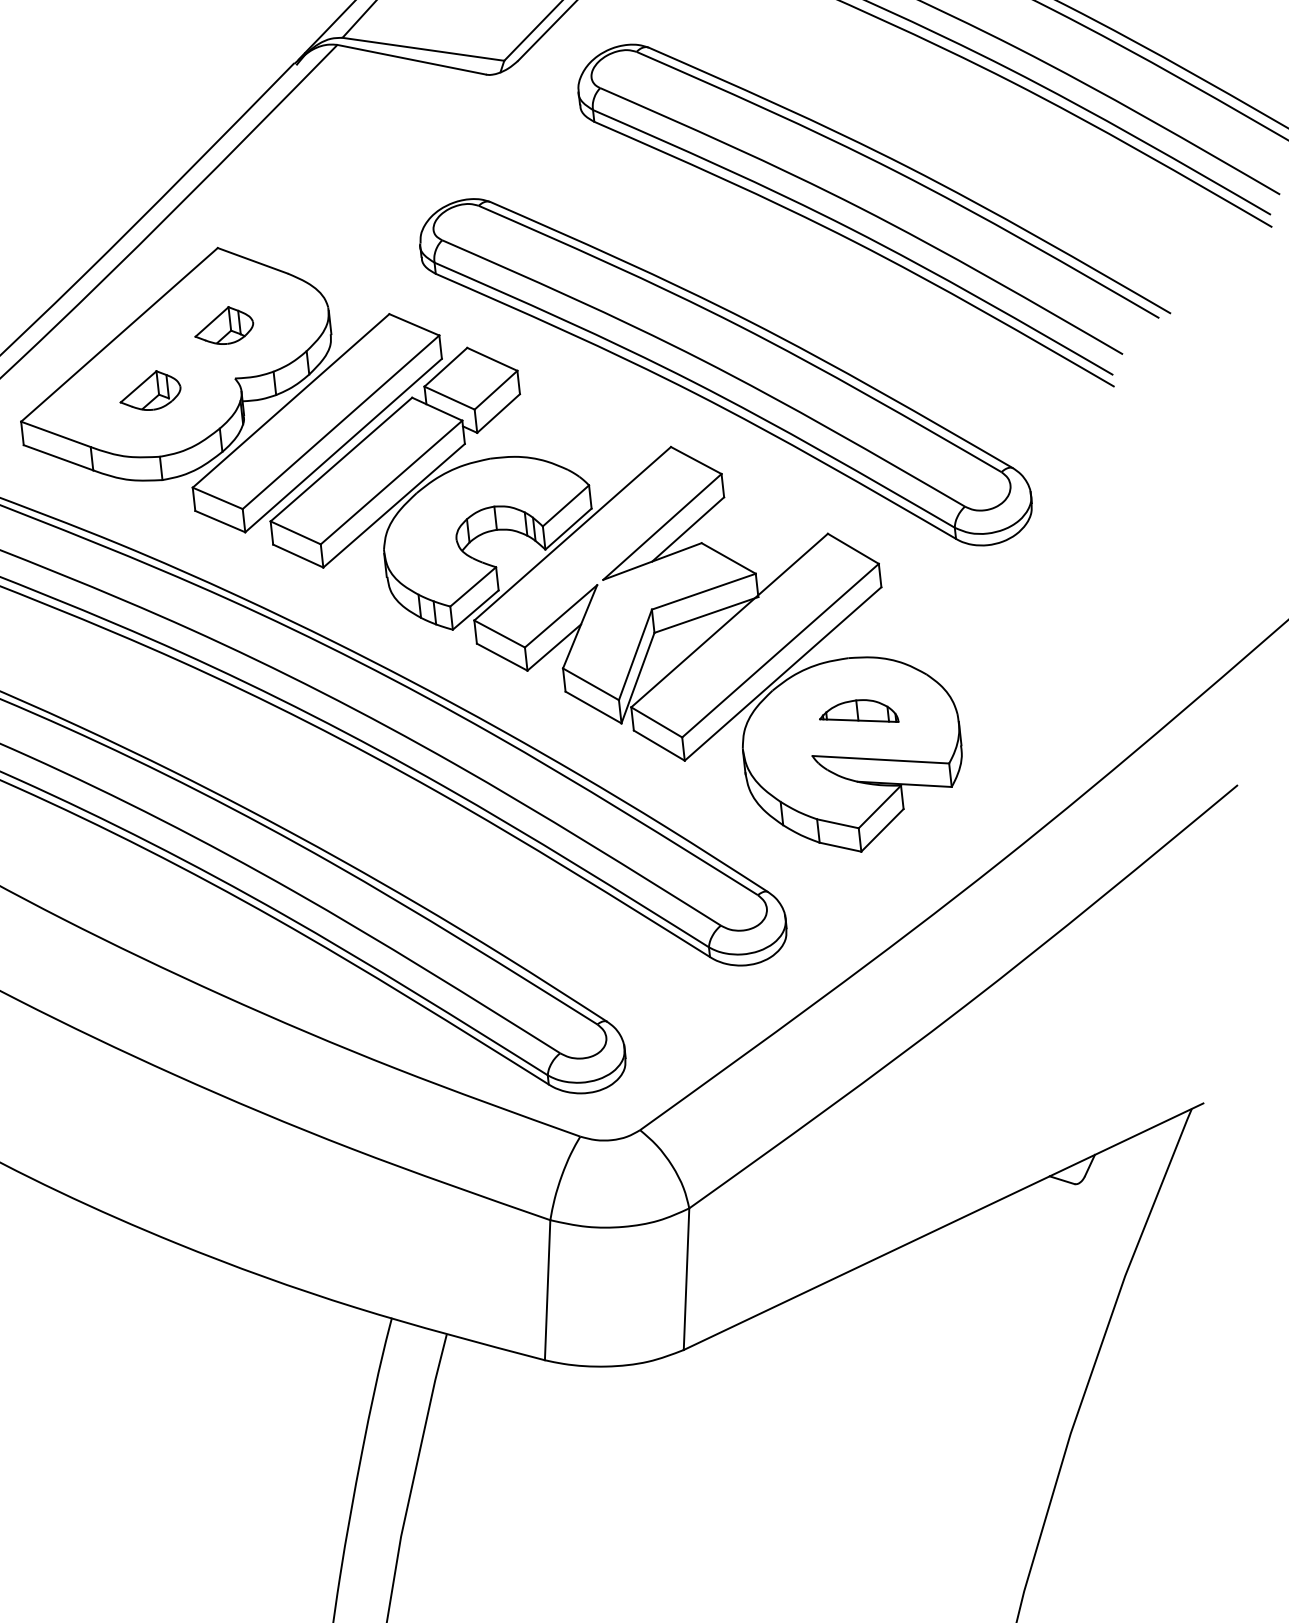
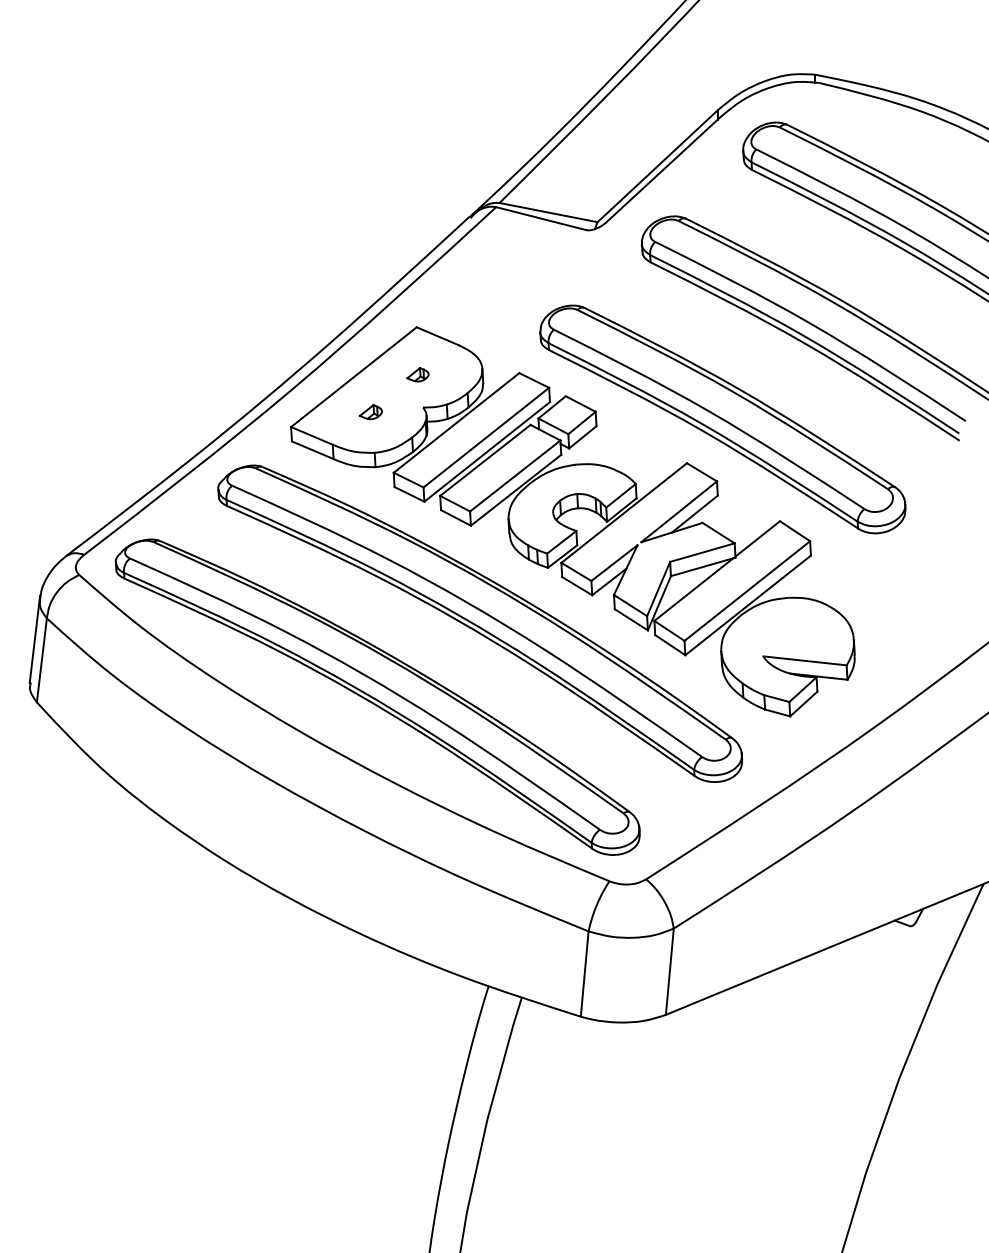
part: (223, 325) -> (417, 374), size x0.6
part: (149, 389) -> (370, 411), size x0.6
part: (857, 711) -> (792, 630), removed

